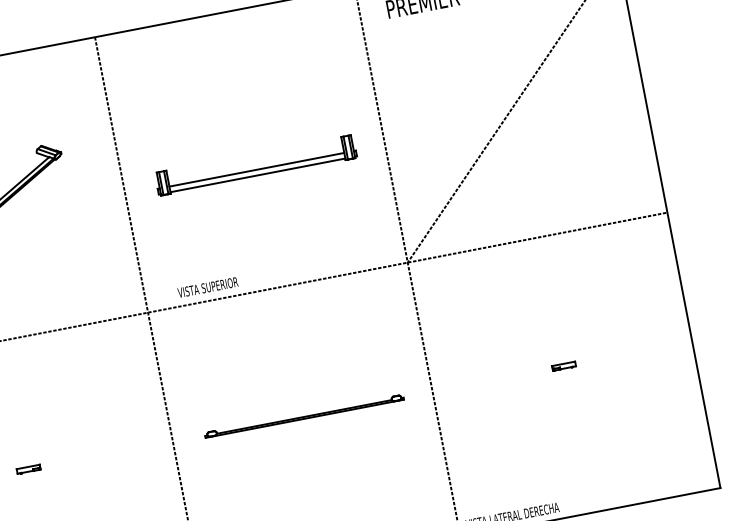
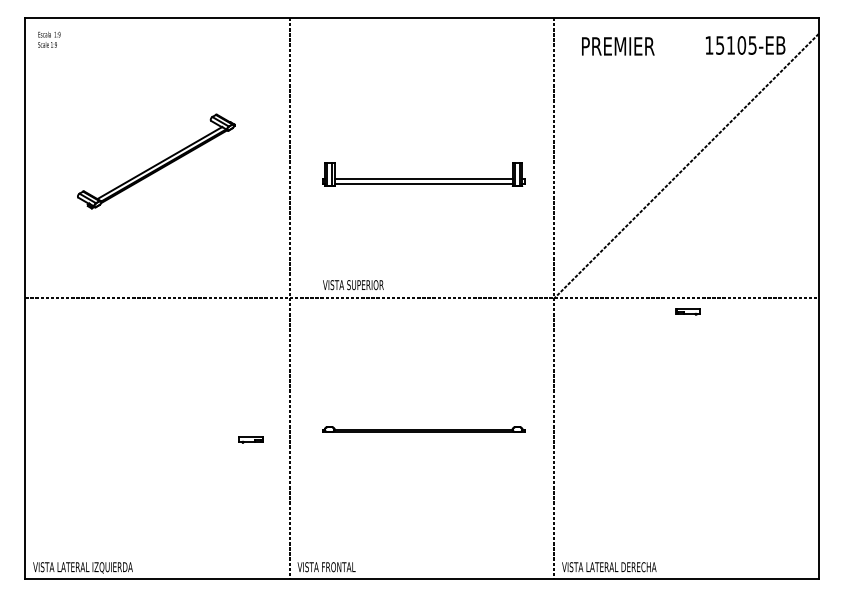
part: (563, 366) -> (687, 311), moved
part: (28, 469) -> (250, 439), moved

